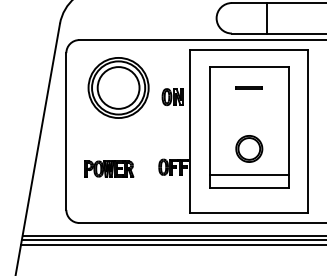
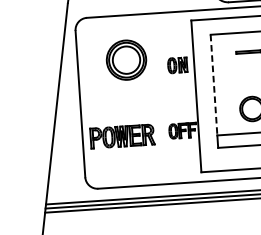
part: (118, 87) -> (126, 59), size x0.7
line: (210, 120) -> (214, 84), solid -> dashed
part: (109, 168) -> (123, 135), size x1.4

